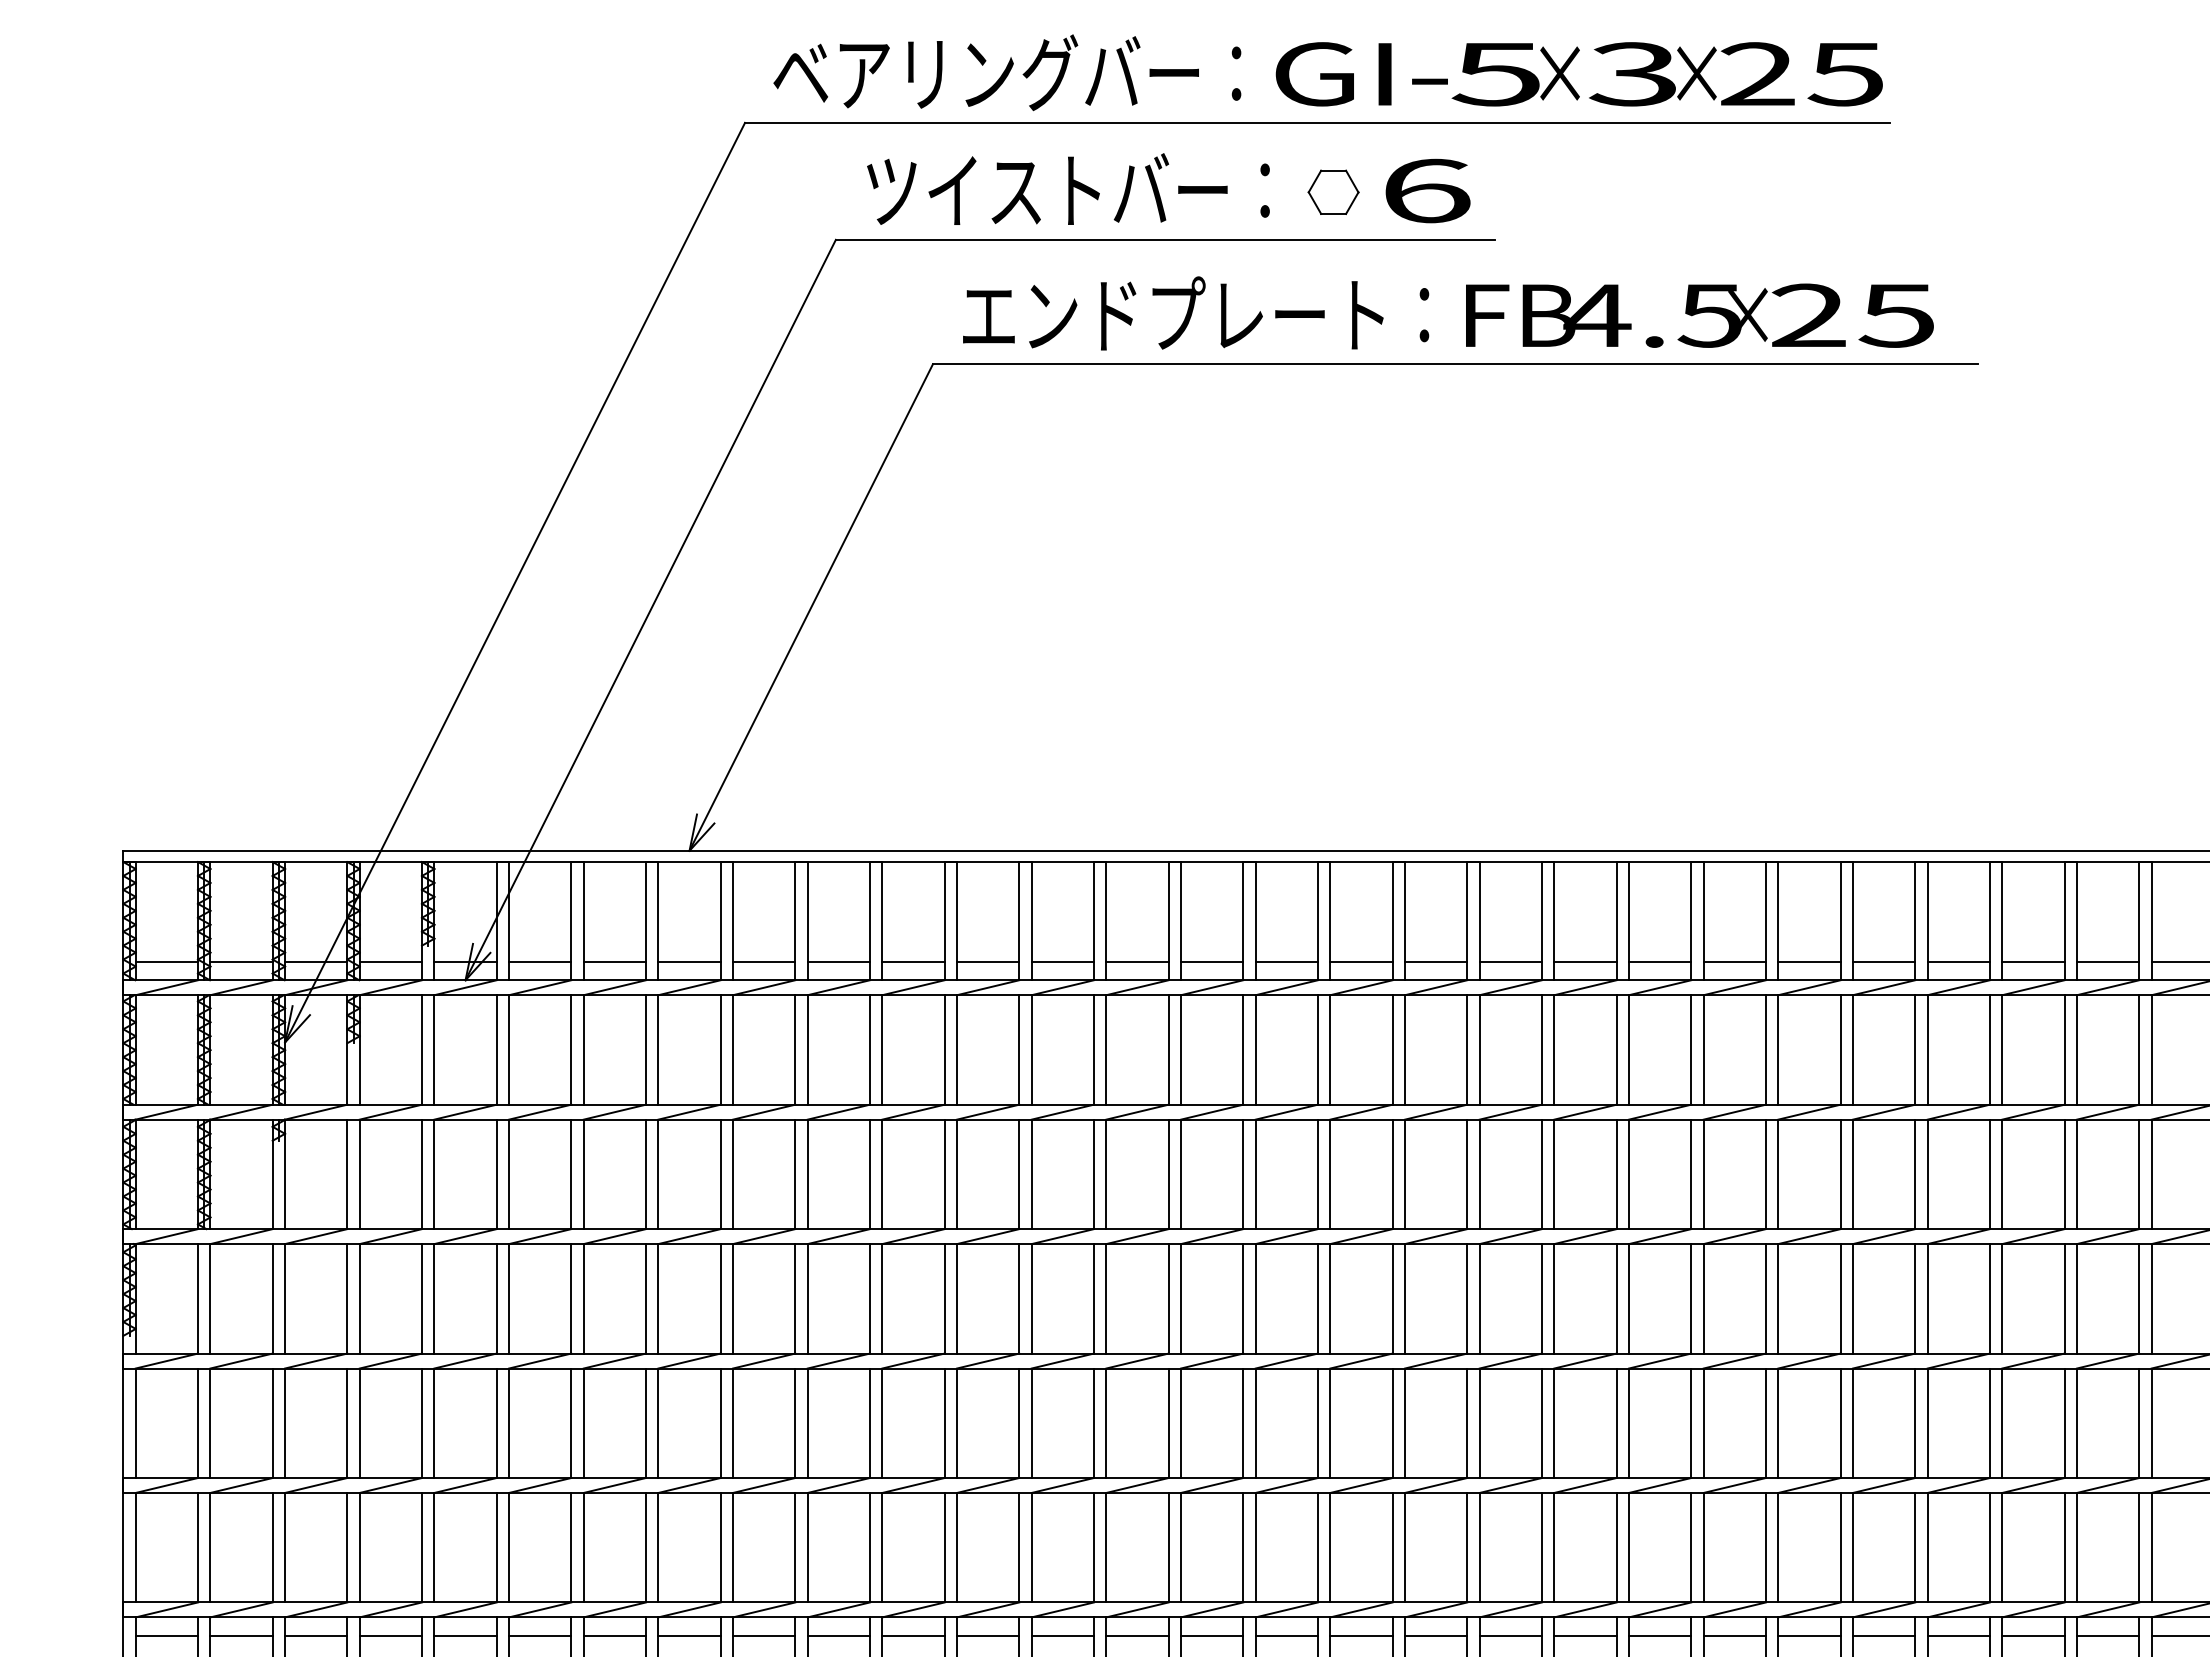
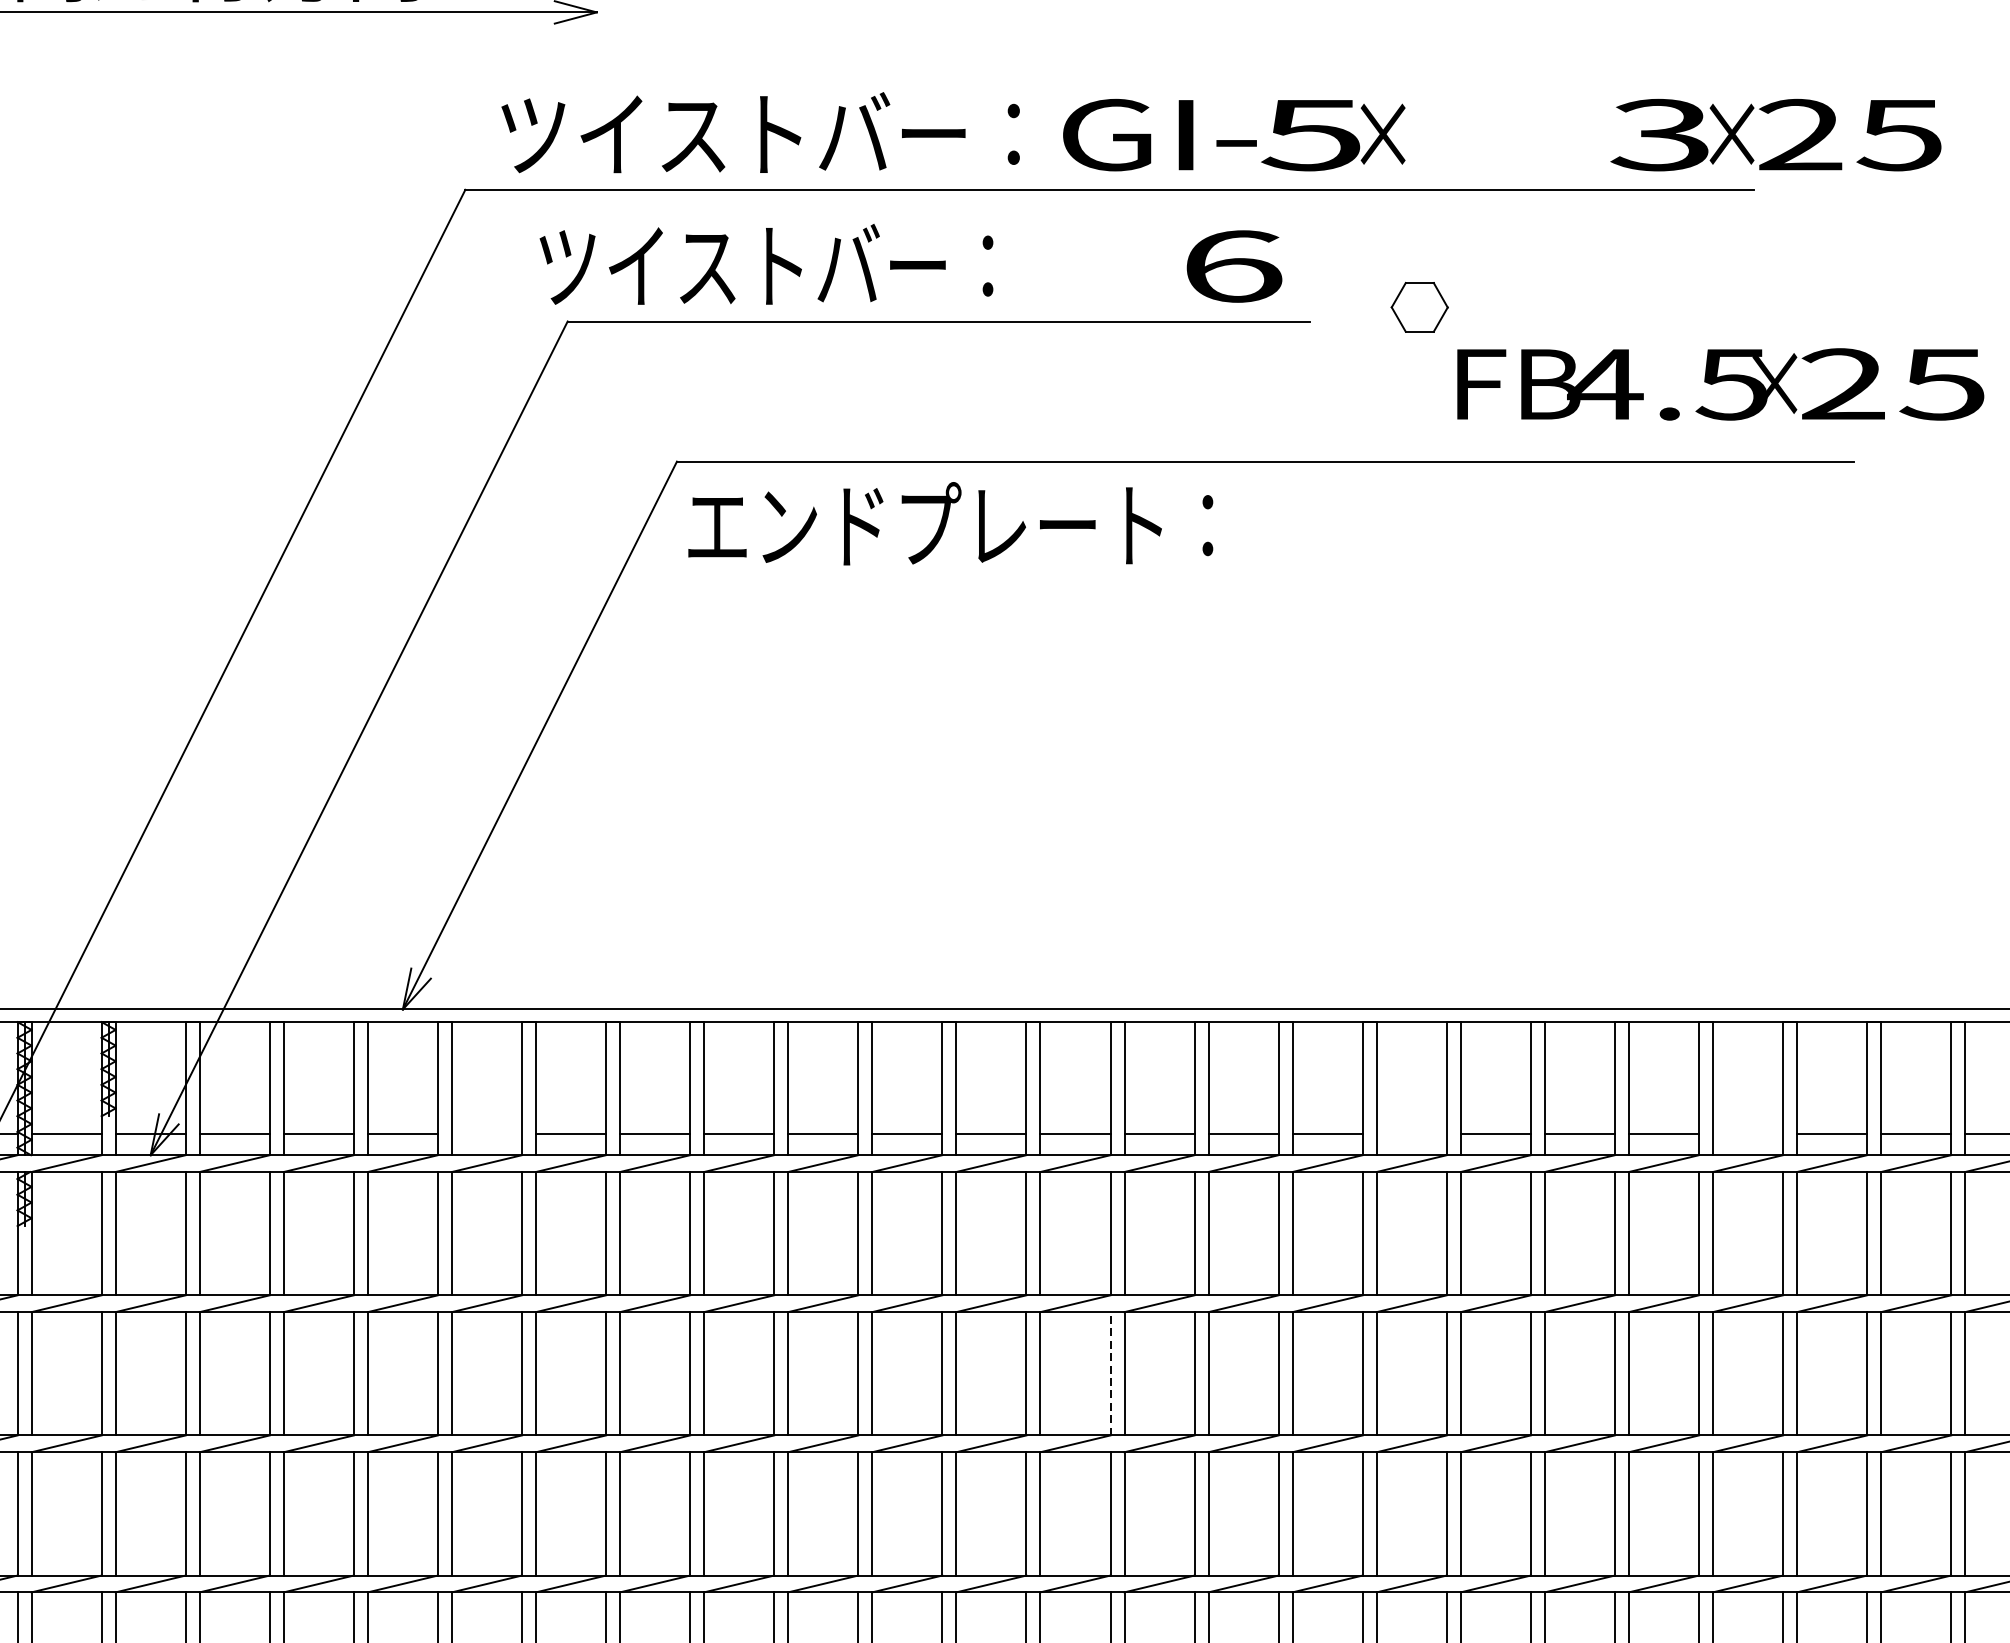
text: (1007, 72) -> (760, 133), ベアリングバー： -> ツイストバー：
text: (1735, 74) -> (1775, 135), moved
text: (1068, 188) -> (766, 263), moved
part: (1333, 191) -> (1419, 306), moved
text: (1196, 313) -> (951, 523), moved
text: (1699, 315) -> (1720, 384), moved
line: (764, 961) -> (487, 1134), removed
line: (1585, 961) -> (1411, 1134), removed
line: (1884, 961) -> (1748, 1134), removed
line: (1317, 1174) -> (1109, 1373), solid -> dashed

